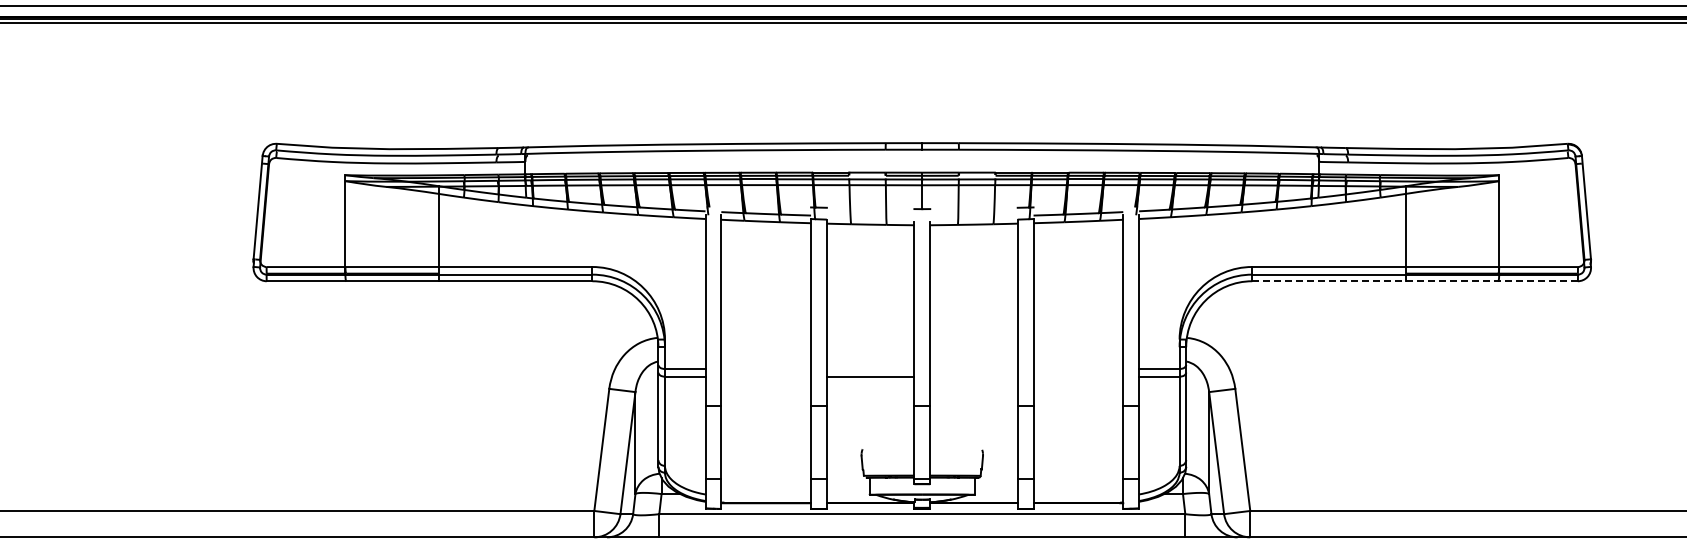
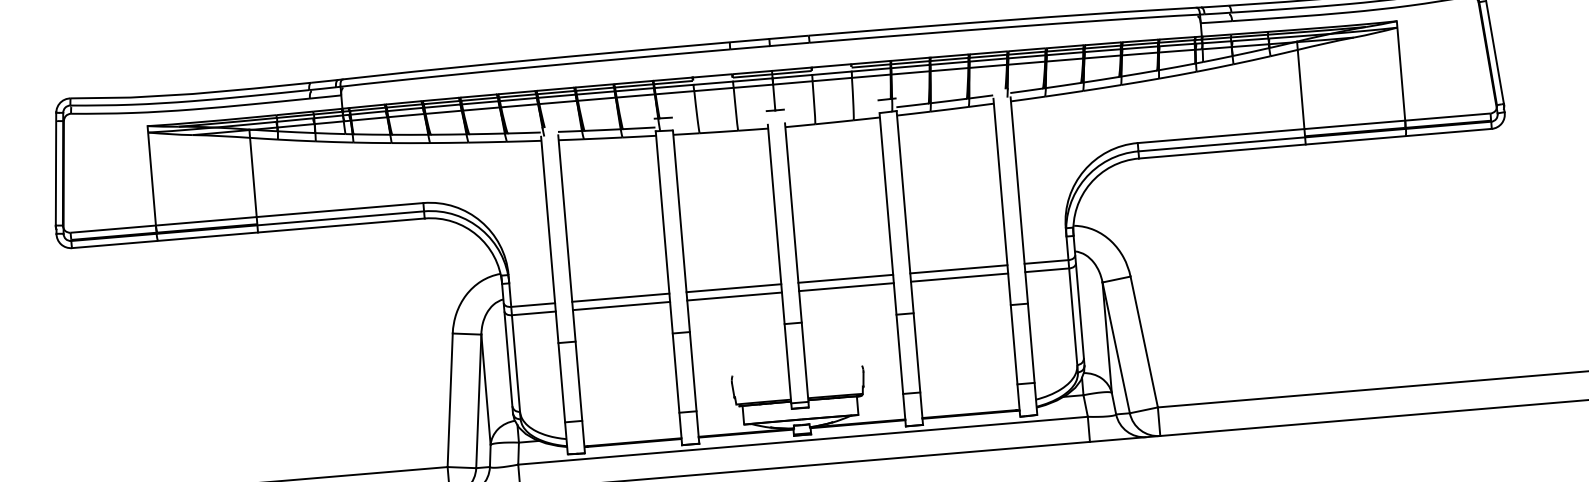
line: (1415, 281) -> (1315, 143), dashed -> solid
line: (766, 368) -> (621, 297), added
line: (870, 368) -> (733, 287), added
line: (973, 368) -> (845, 278), added
line: (1078, 368) -> (958, 268), added
line: (766, 376) -> (621, 305), added
line: (973, 376) -> (845, 286), added
line: (1078, 376) -> (959, 277), added

